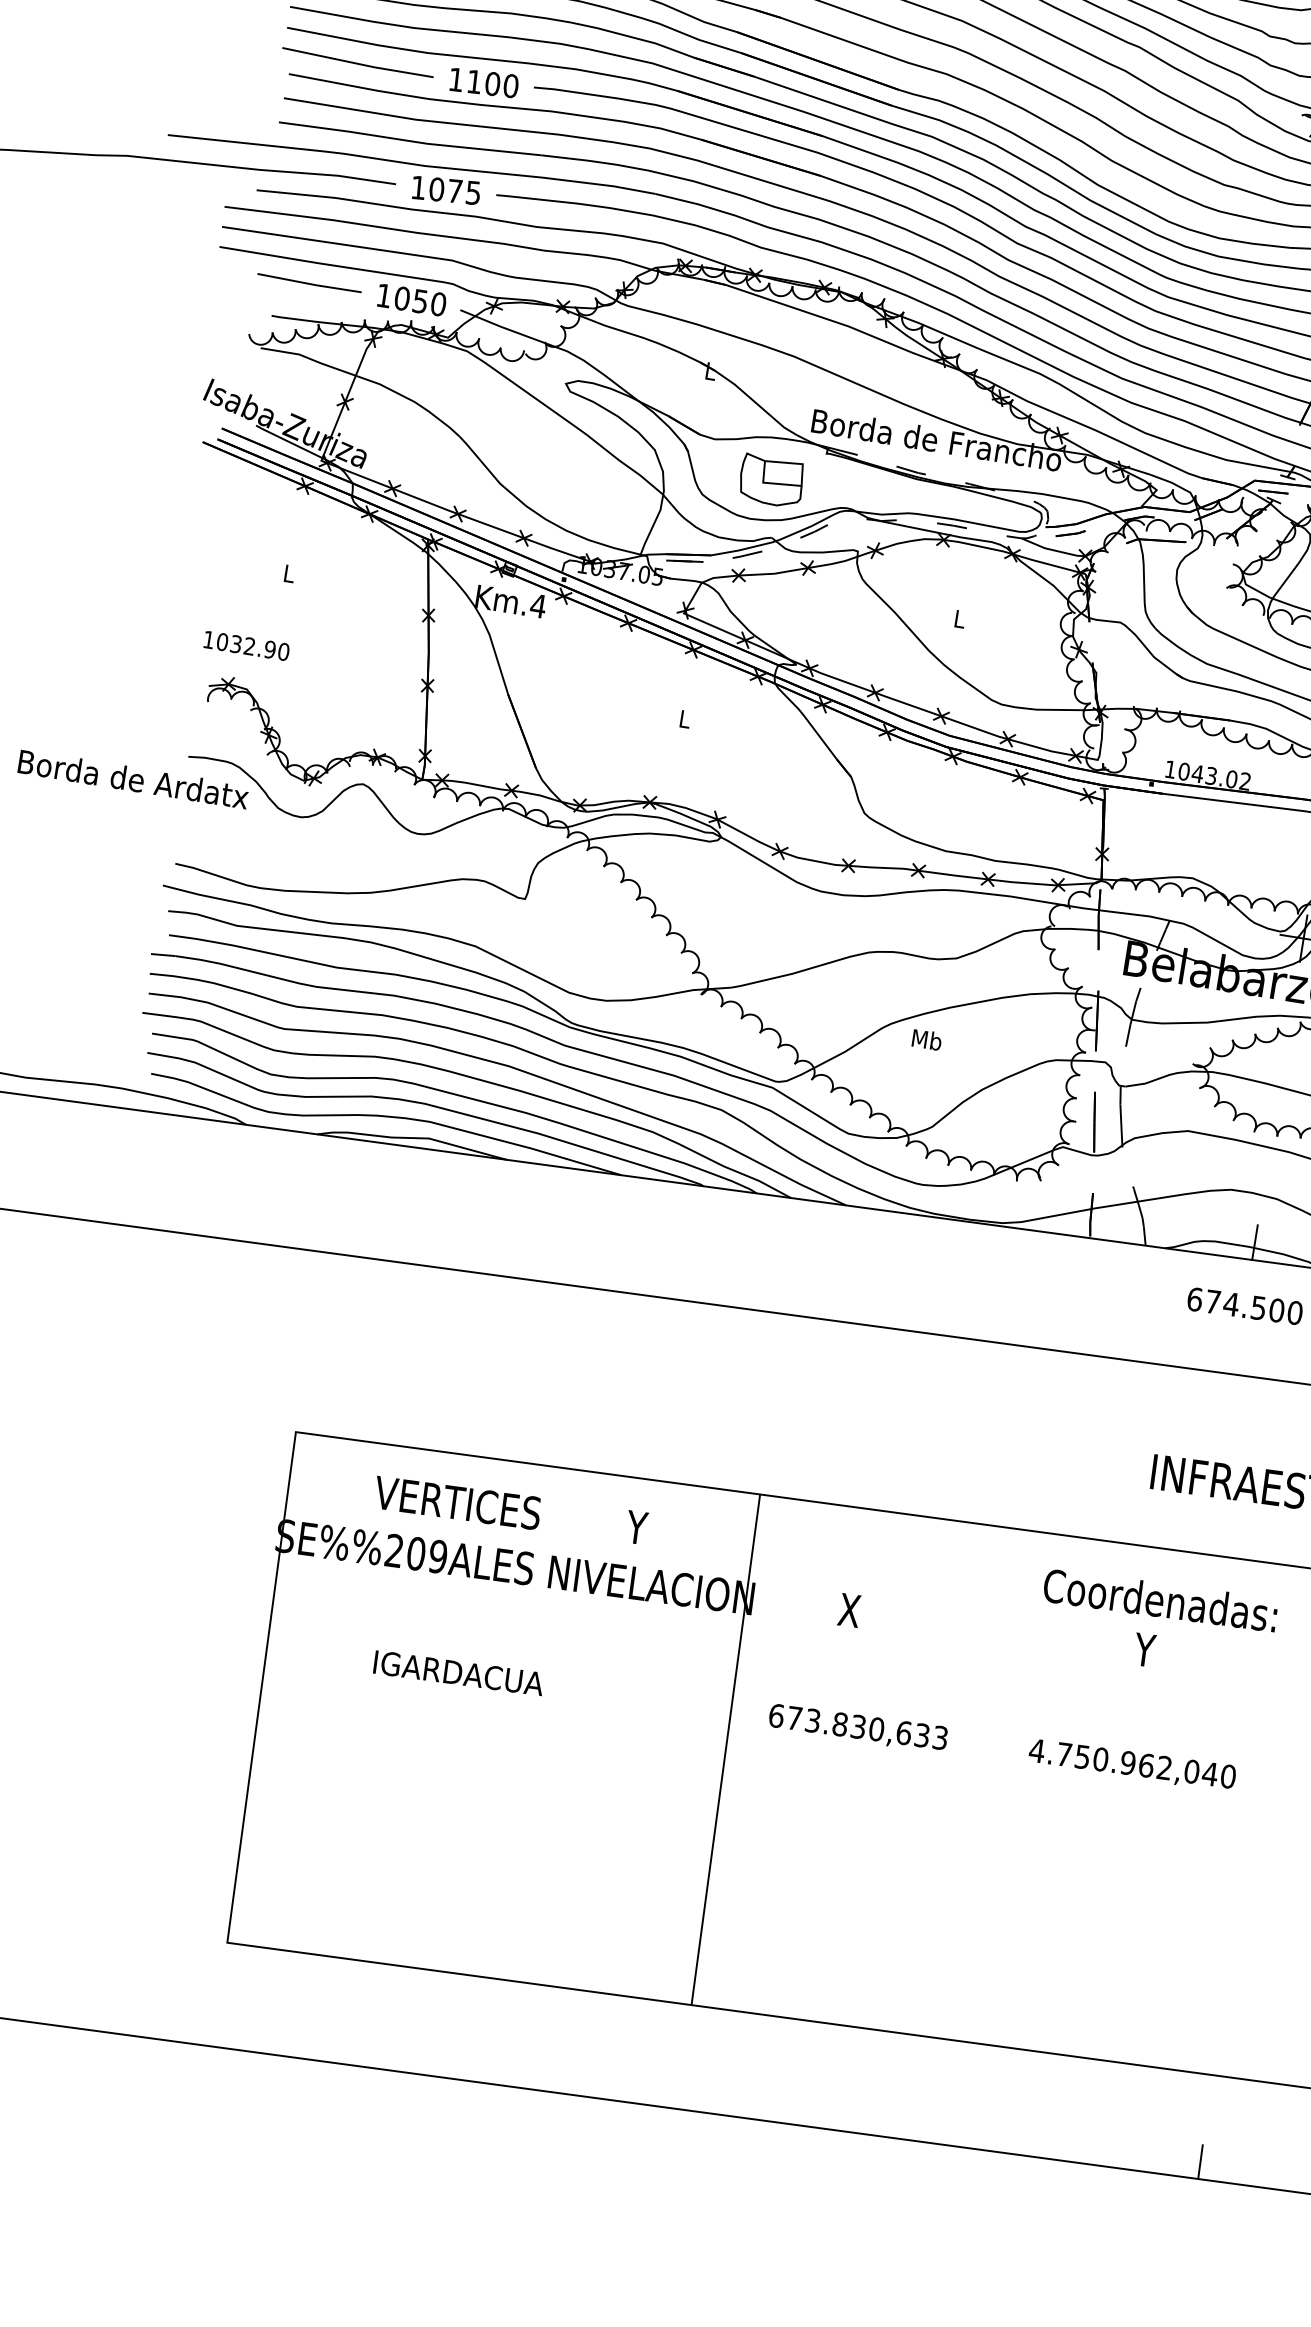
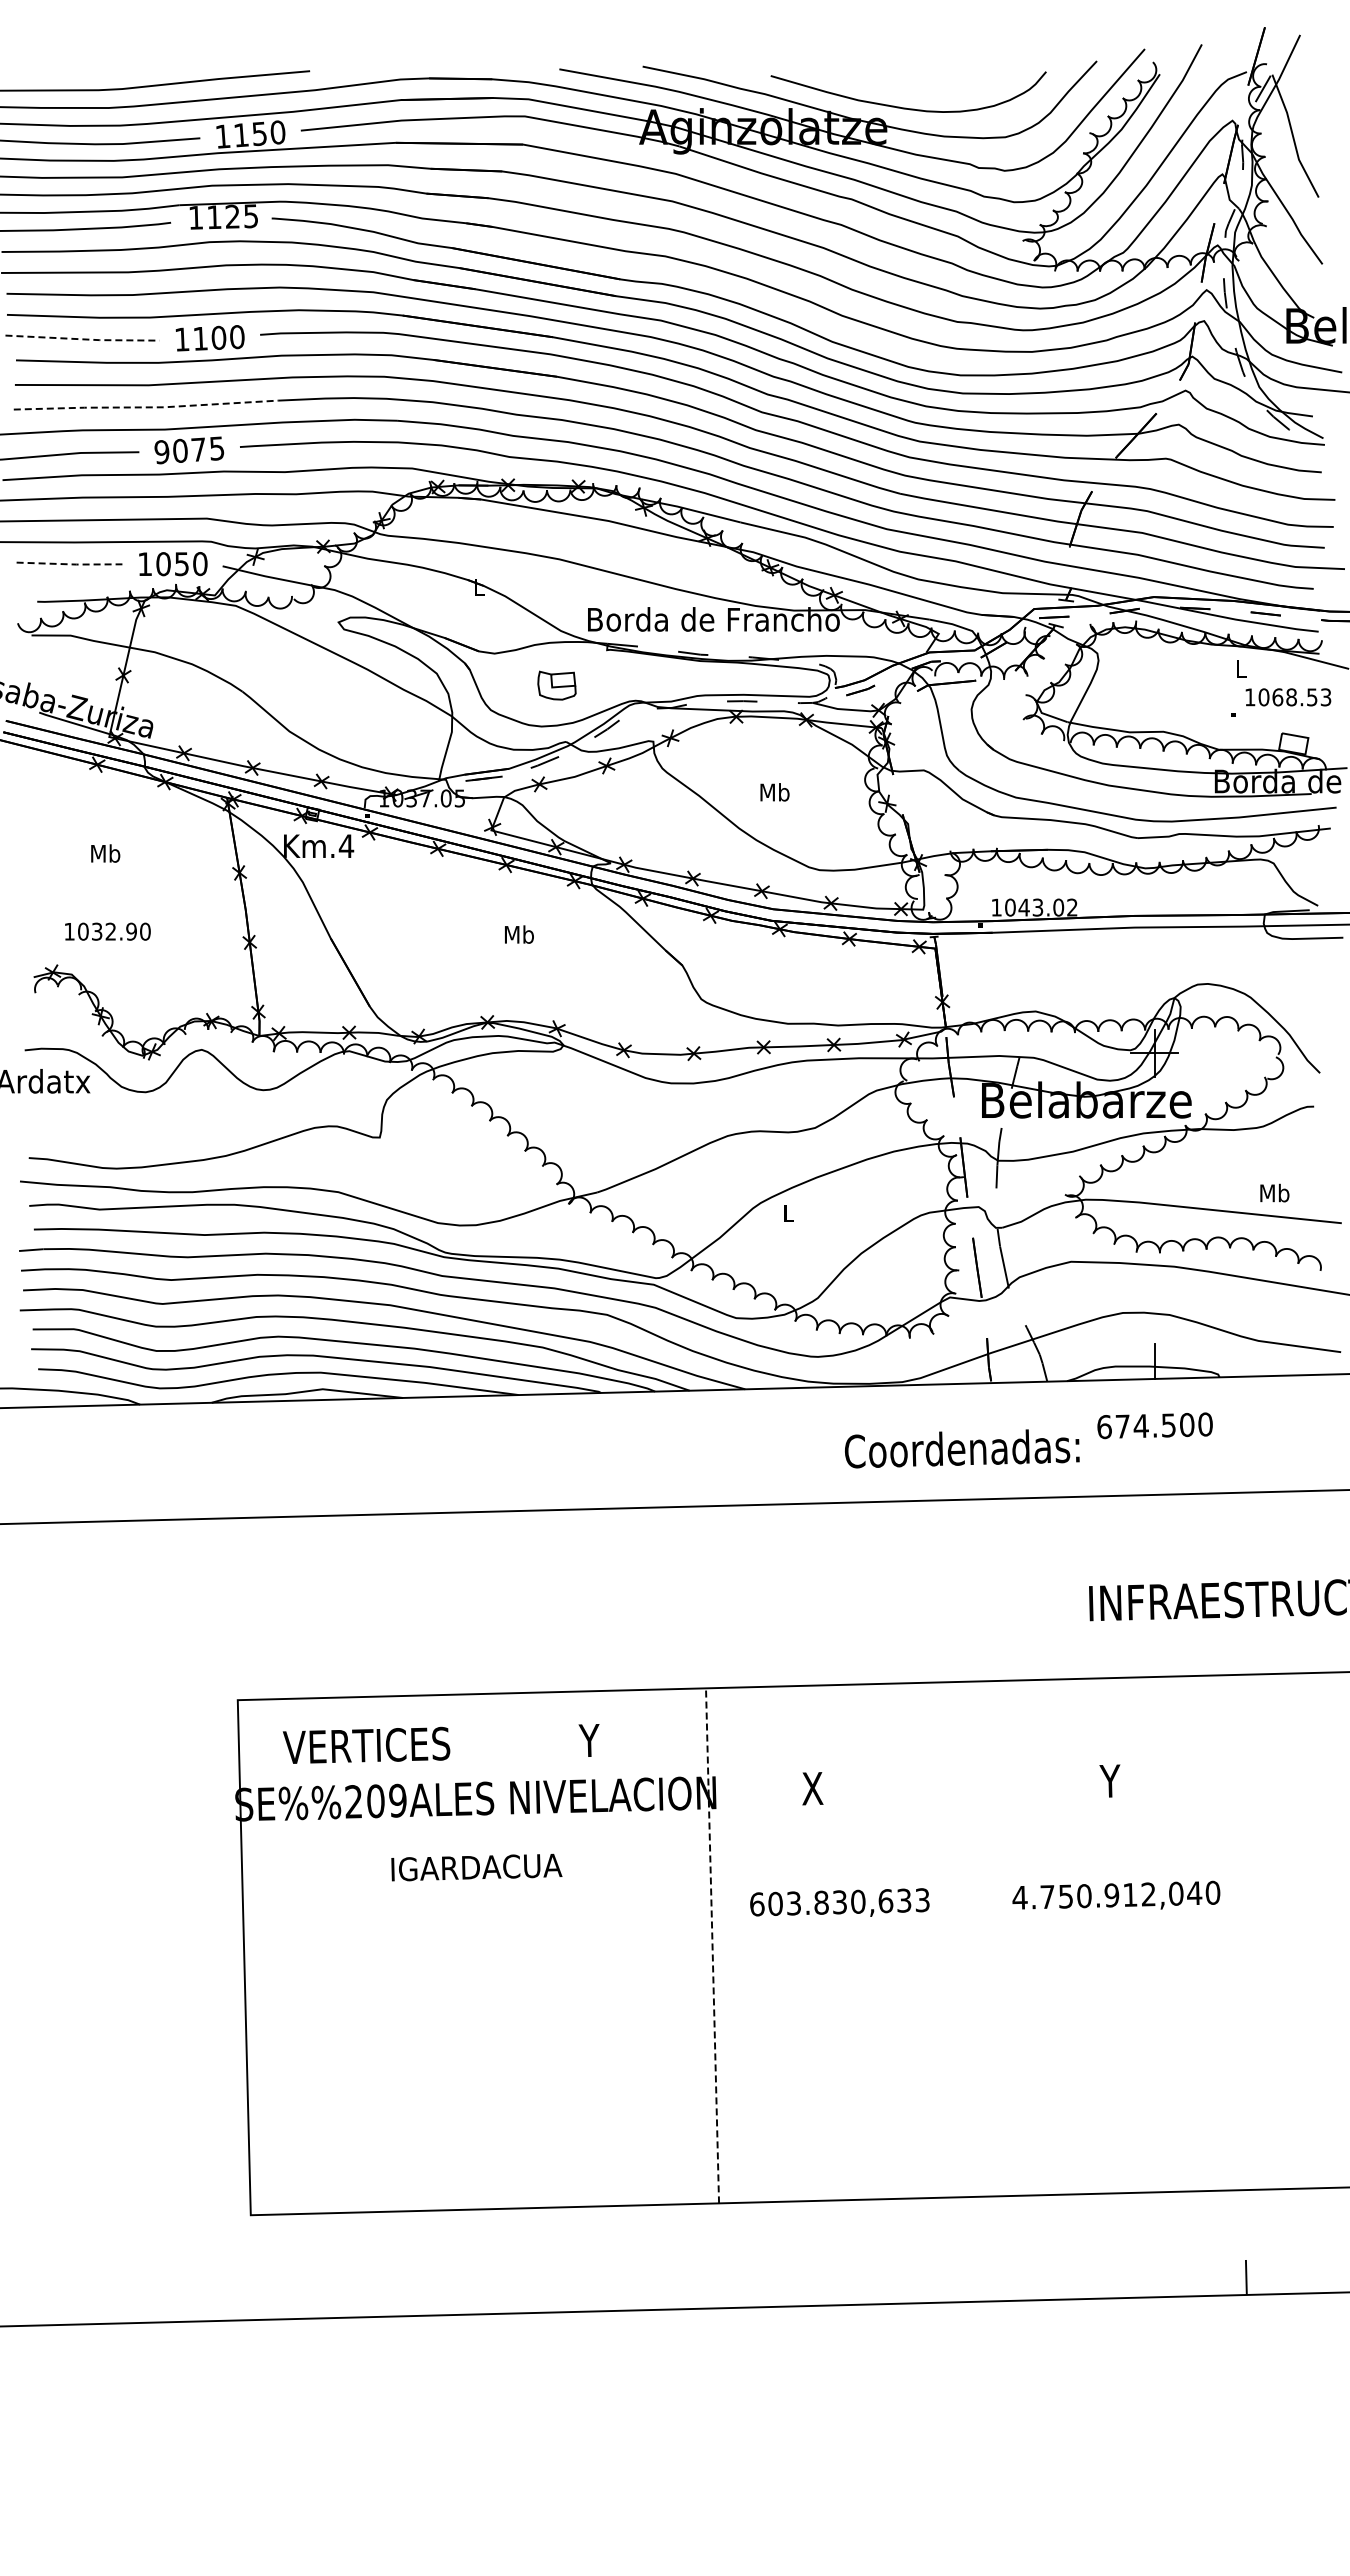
line: (358, 64) -> (83, 339), solid -> dashed
line: (410, 141) -> (146, 407), solid -> dashed
text: (417, 188) -> (161, 452), 1075 -> 9075
line: (310, 284) -> (70, 564), solid -> dashed
part: (771, 480) -> (556, 685), size x0.6
text: (299, 575) -> (105, 853), L -> Mb
text: (969, 620) -> (774, 792), L -> Mb
text: (246, 645) -> (107, 931), moved
text: (695, 720) -> (519, 934), L -> Mb
text: (926, 1039) -> (798, 1212), Mb -> L
text: (457, 1501) -> (366, 1744), moved
text: (1160, 1600) -> (962, 1448), moved
text: (458, 1673) -> (476, 1867), moved
text: (794, 1717) -> (775, 1903), 673.830,633 -> 603.830,633
line: (725, 1749) -> (712, 1945), solid -> dashed
text: (1146, 1765) -> (1130, 1894), 4.750.962,040 -> 4.750.912,040

